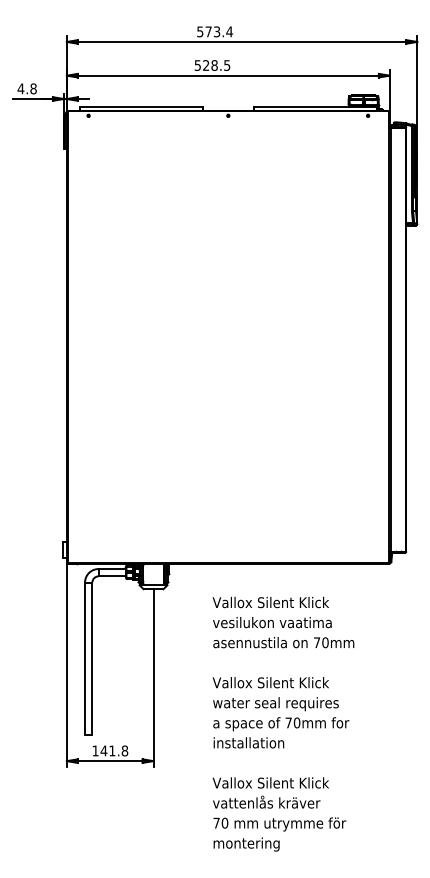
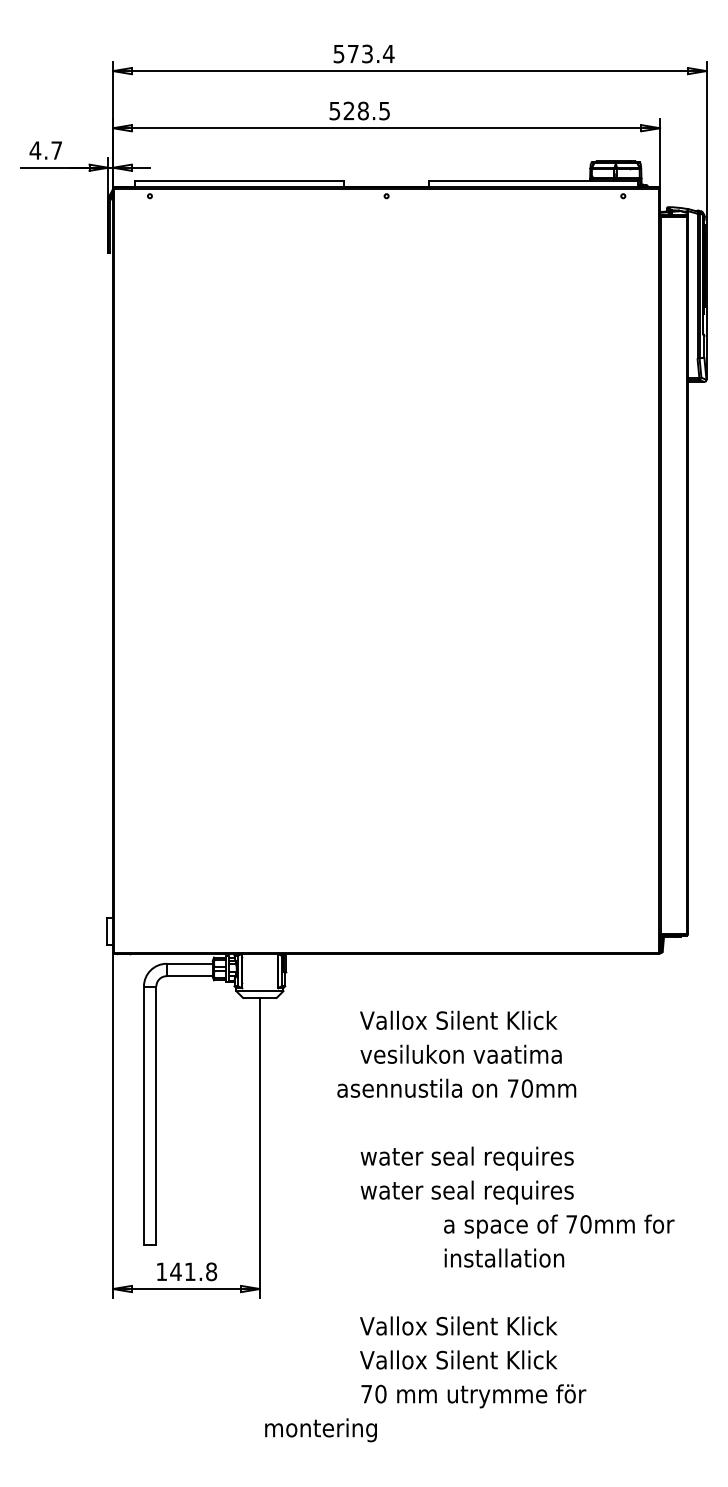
text: (33, 88) -> (56, 149), 4.8 -> 4.7
text: (283, 642) -> (456, 1088), moved
text: (275, 684) -> (466, 1159), Vallox Silent Klick -> water seal requires
text: (281, 732) -> (559, 1240), moved
text: (270, 801) -> (457, 1357), vattenlås kräver -> Vallox Silent Klick
text: (246, 844) -> (320, 1430), moved

